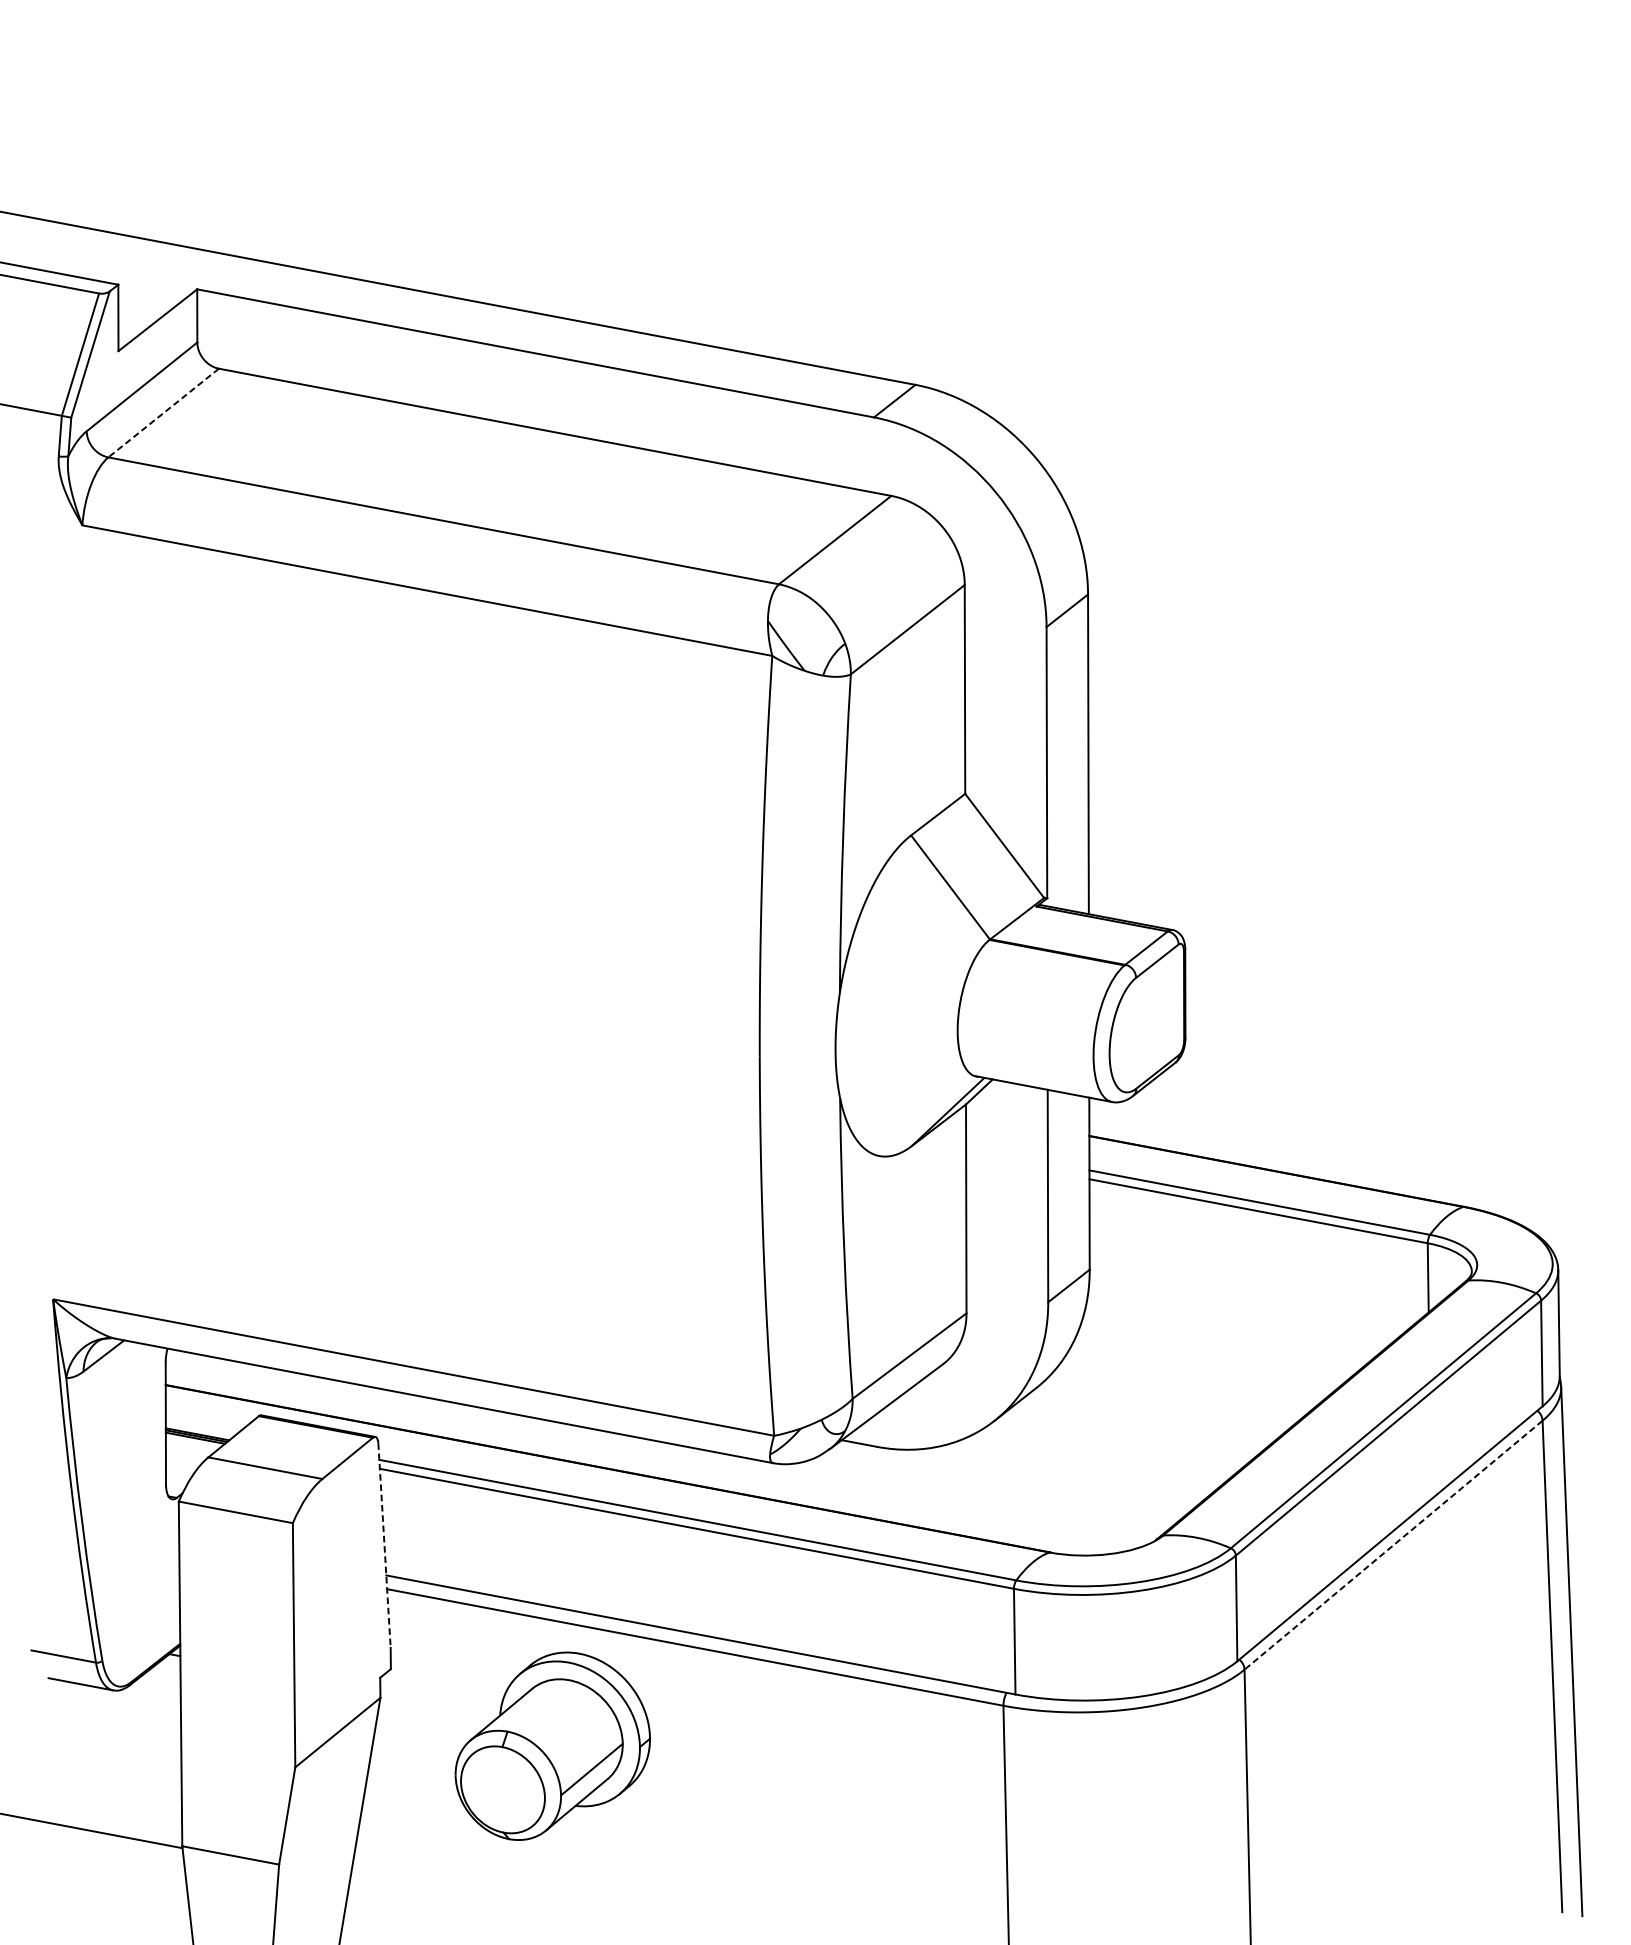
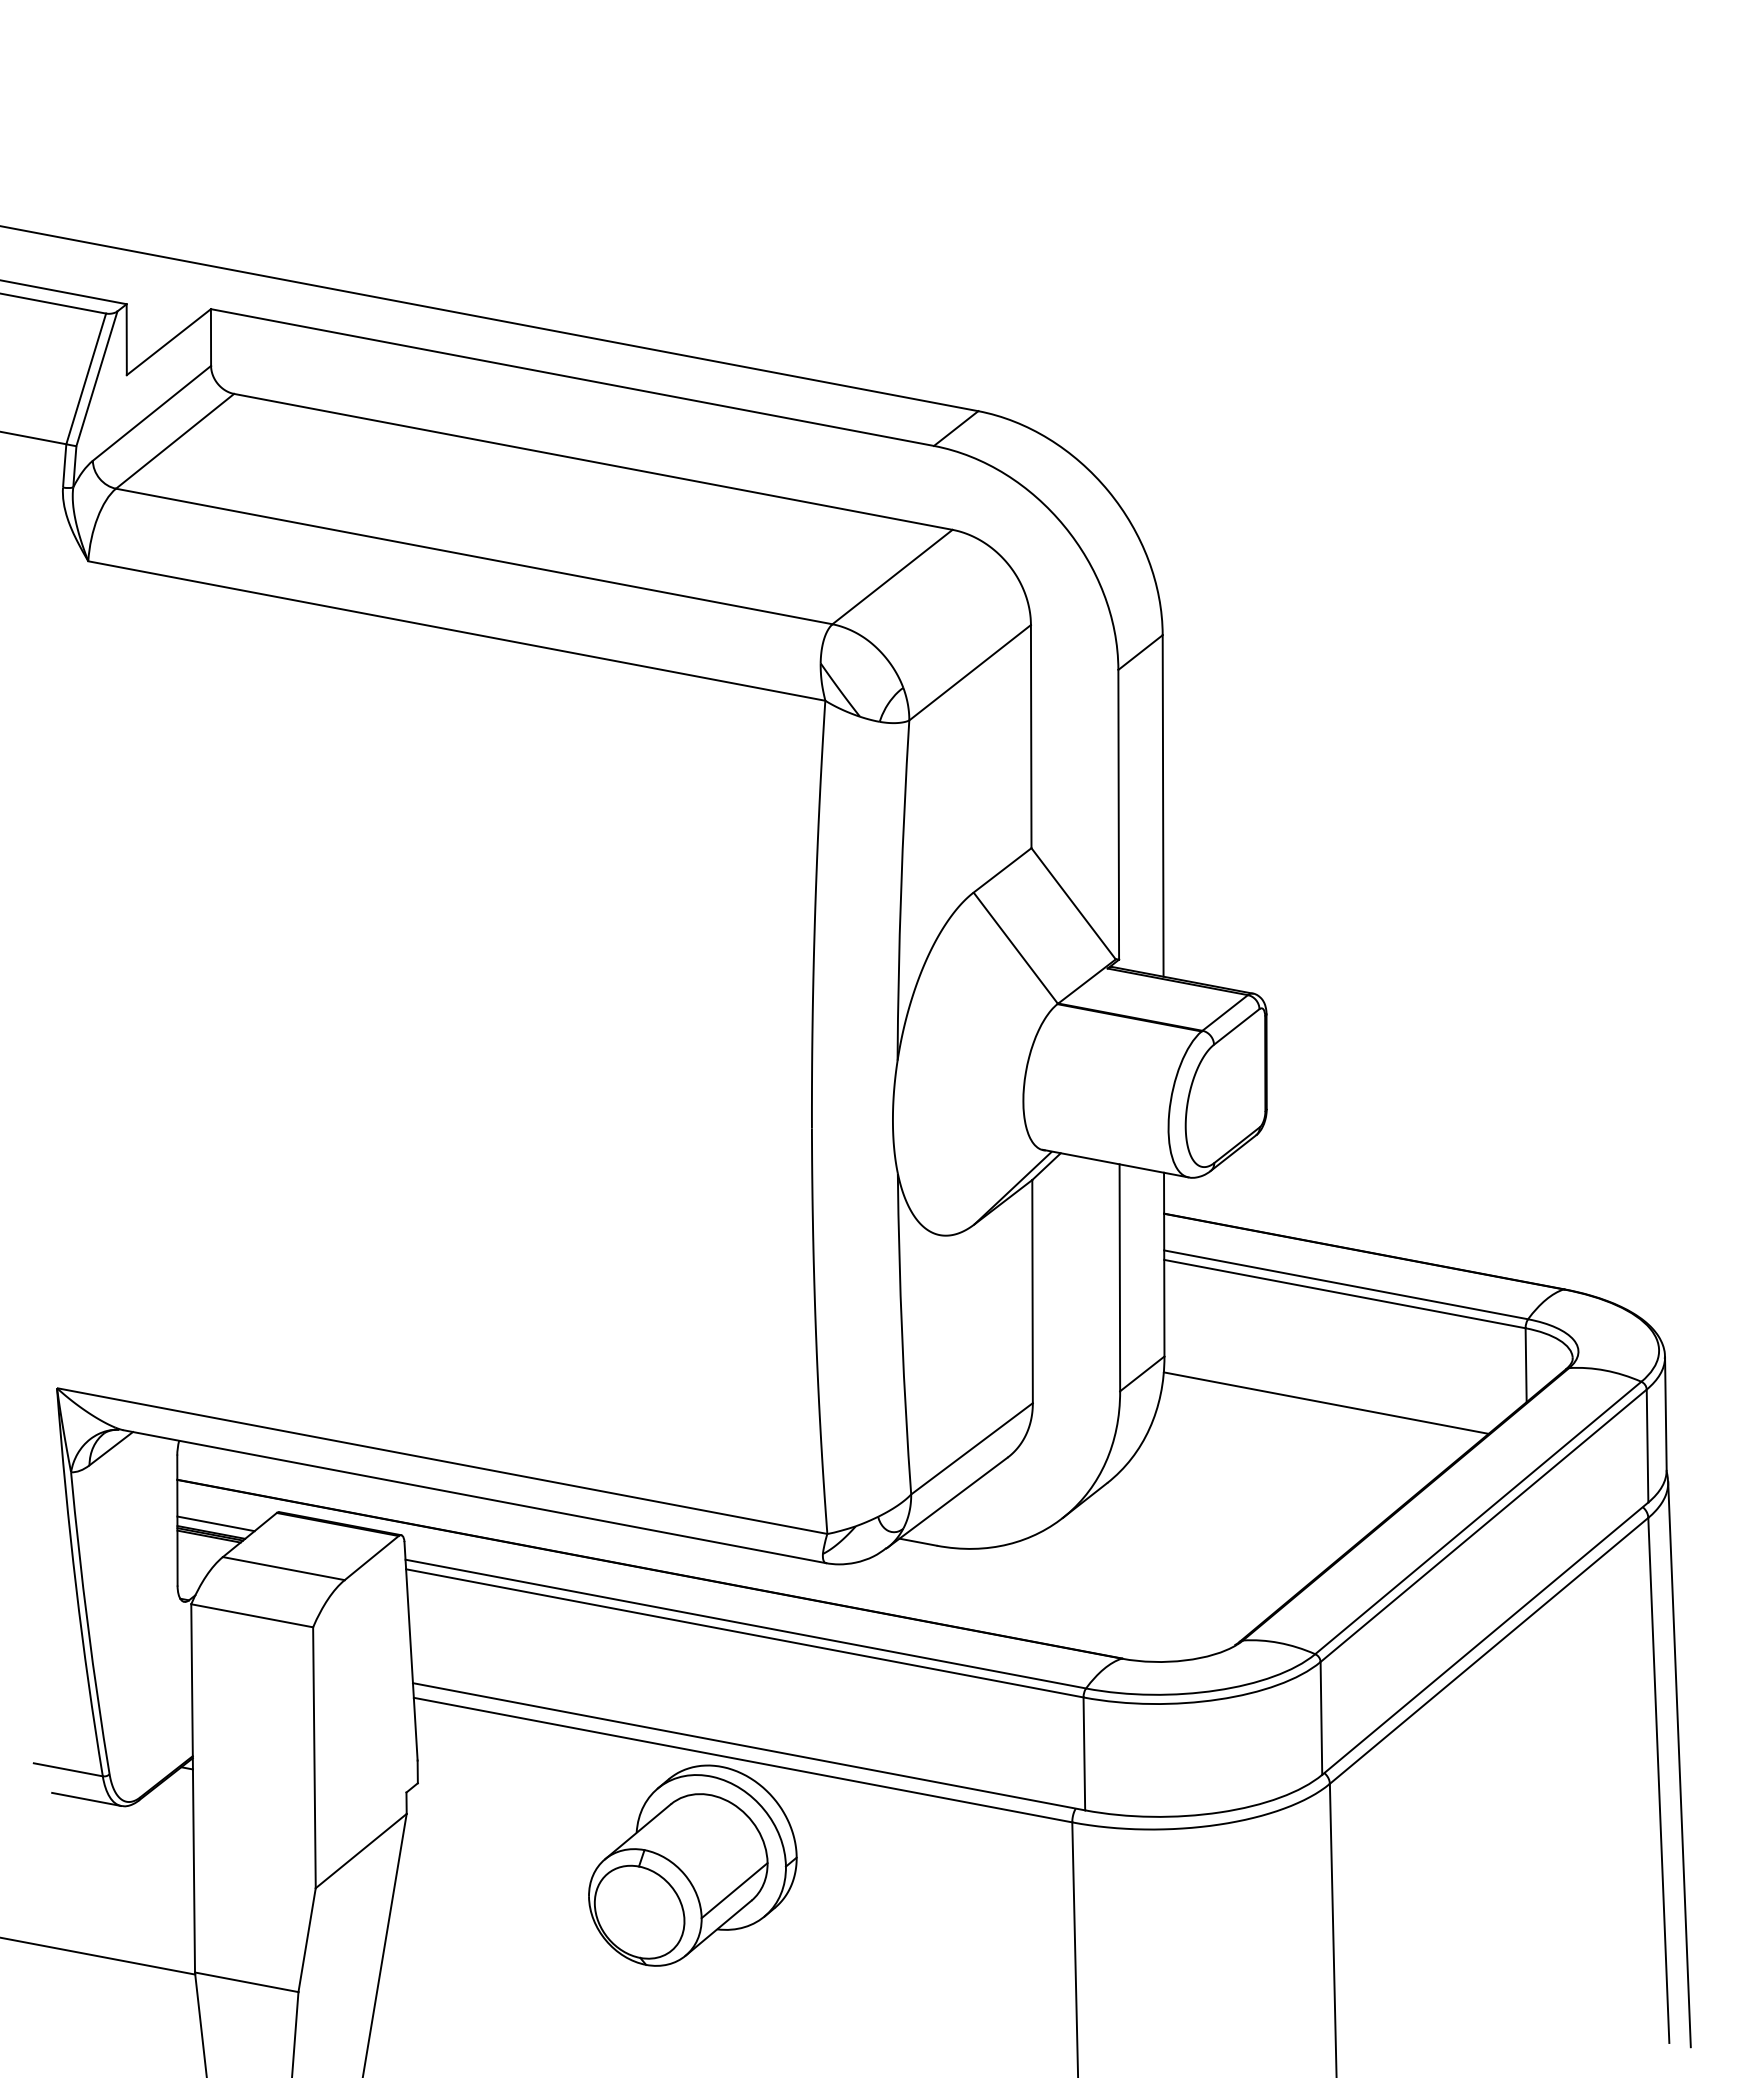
line: (164, 413) -> (175, 441), dashed -> solid
line: (1240, 1312) -> (1325, 1402), added
line: (201, 1425) -> (215, 1523), added
line: (384, 1545) -> (411, 1651), dashed -> solid
line: (1393, 1545) -> (1488, 1651), dashed -> solid
part: (552, 1746) -> (692, 1865), moved

